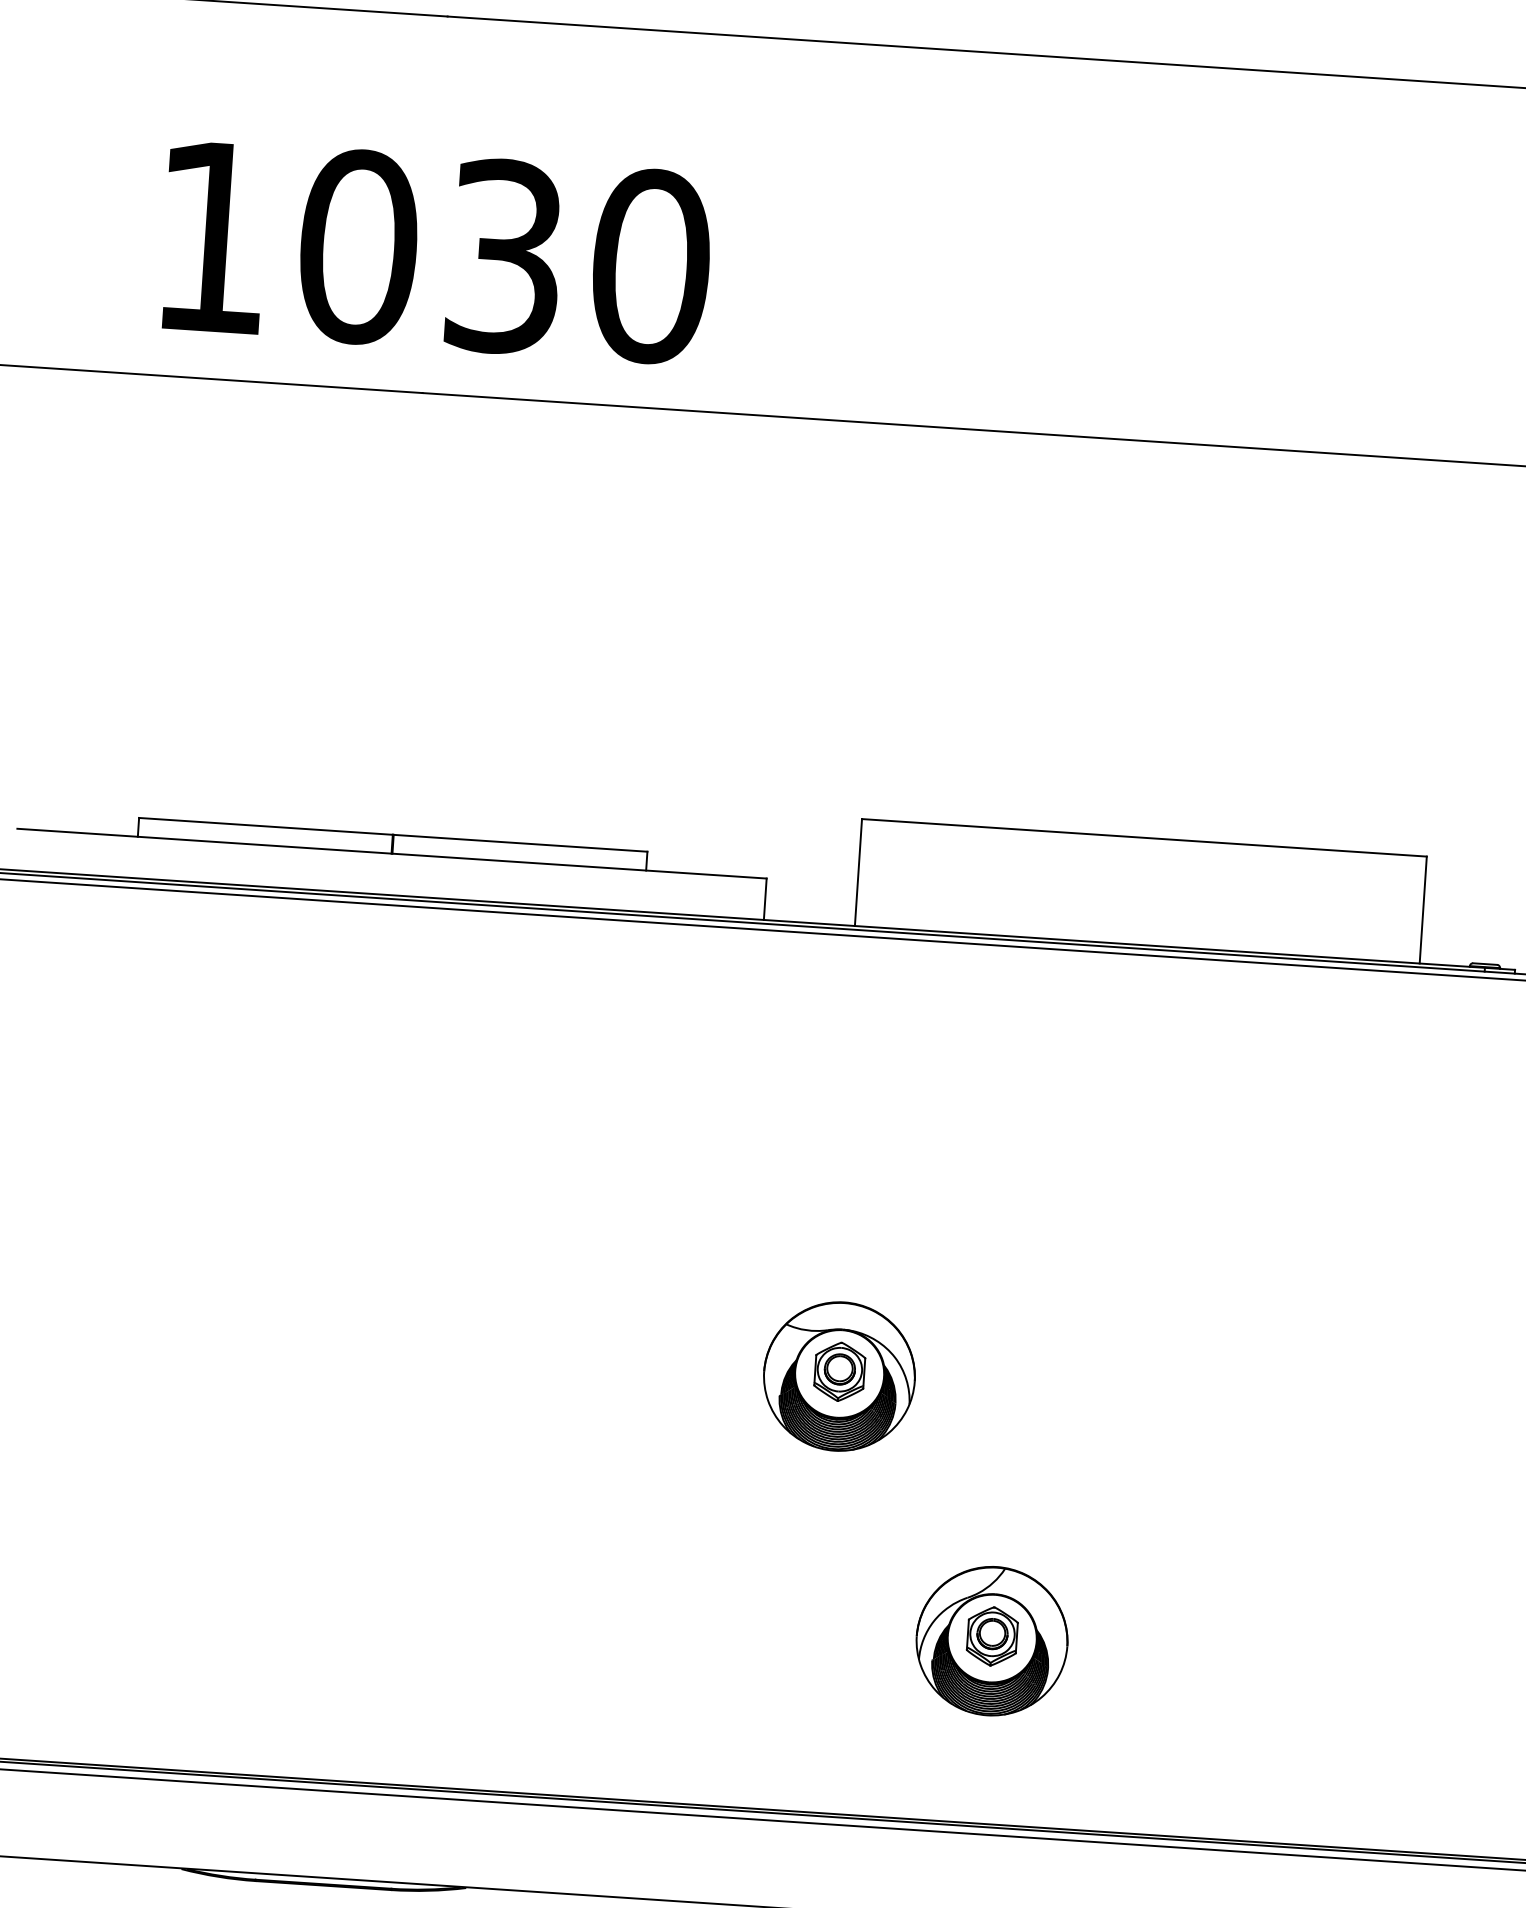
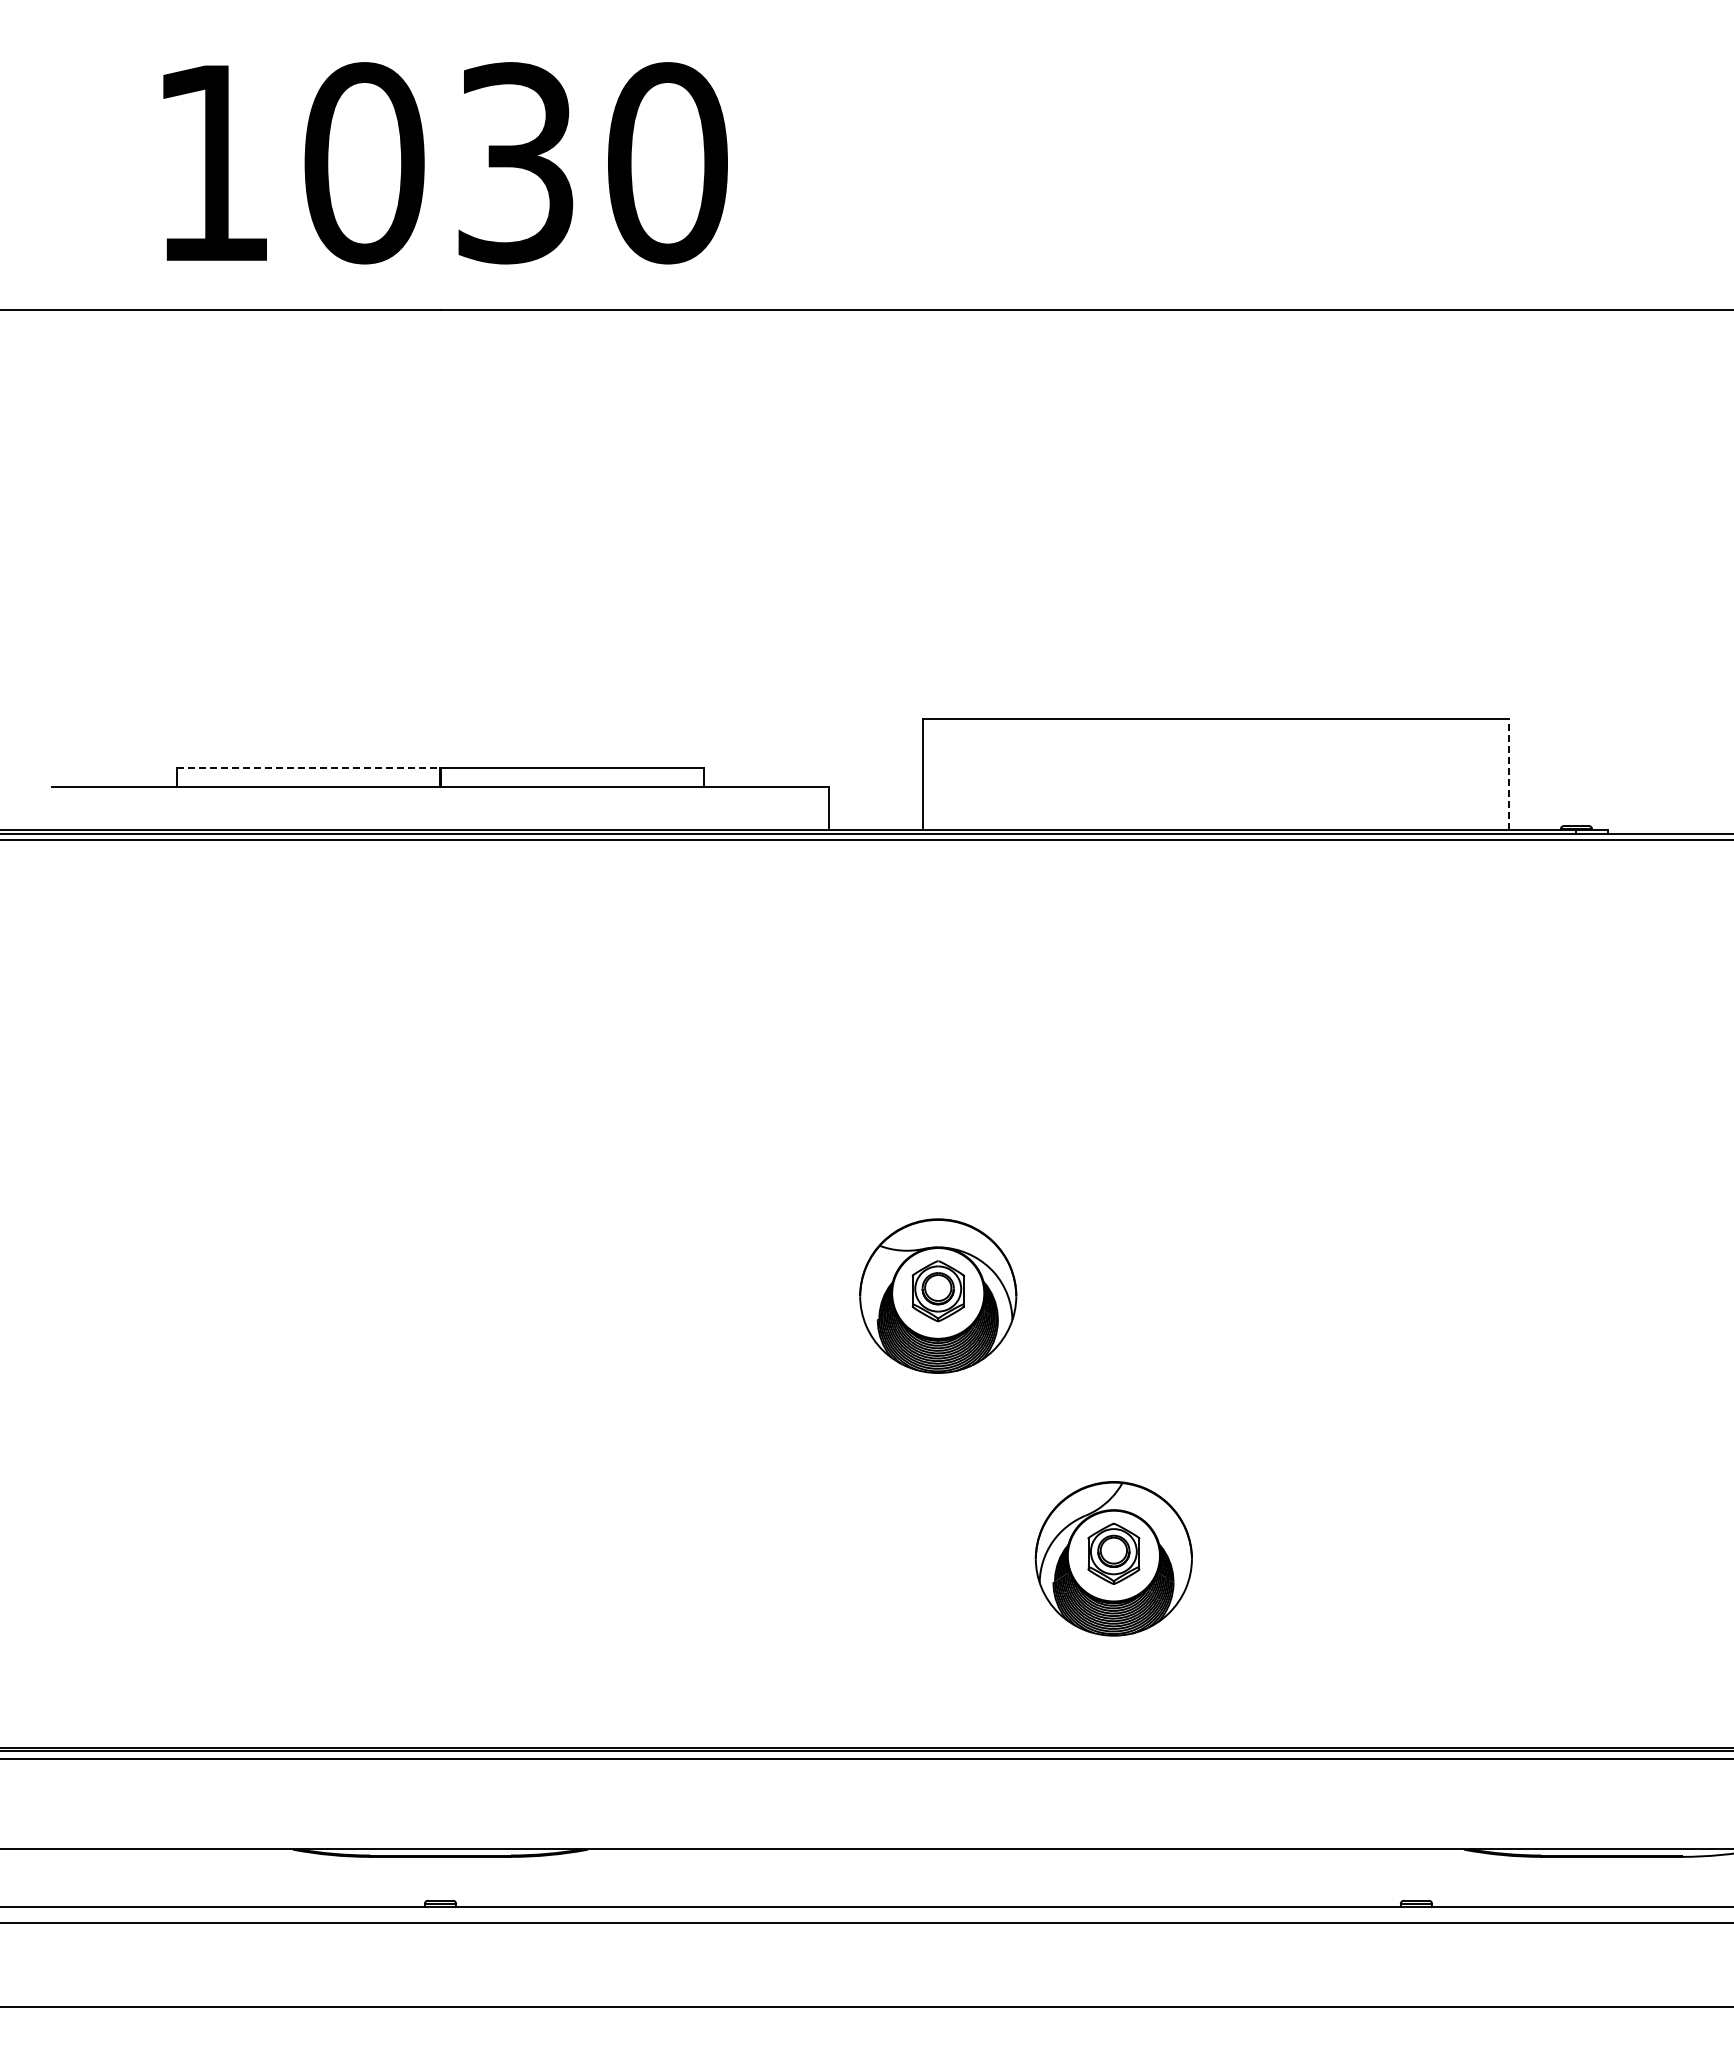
line: (265, 826) -> (308, 767), solid -> dashed
line: (1422, 909) -> (1508, 774), solid -> dashed

